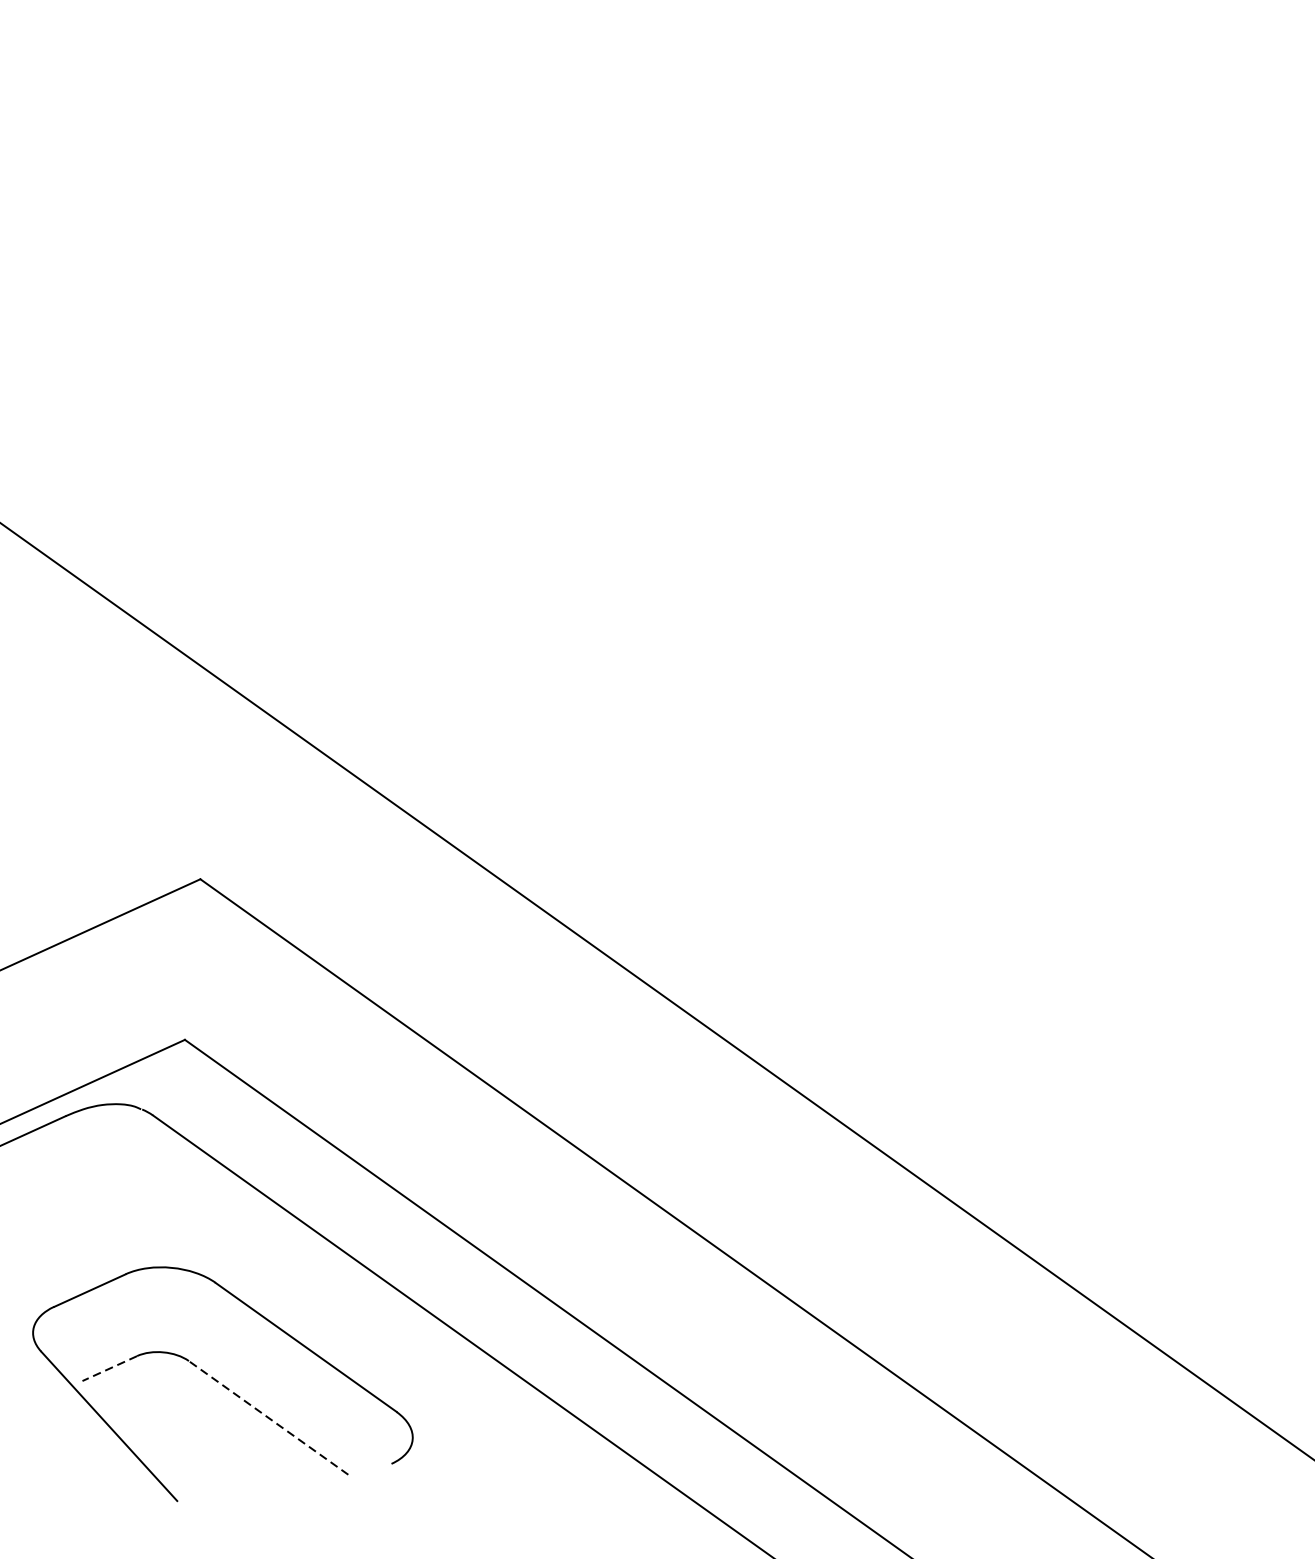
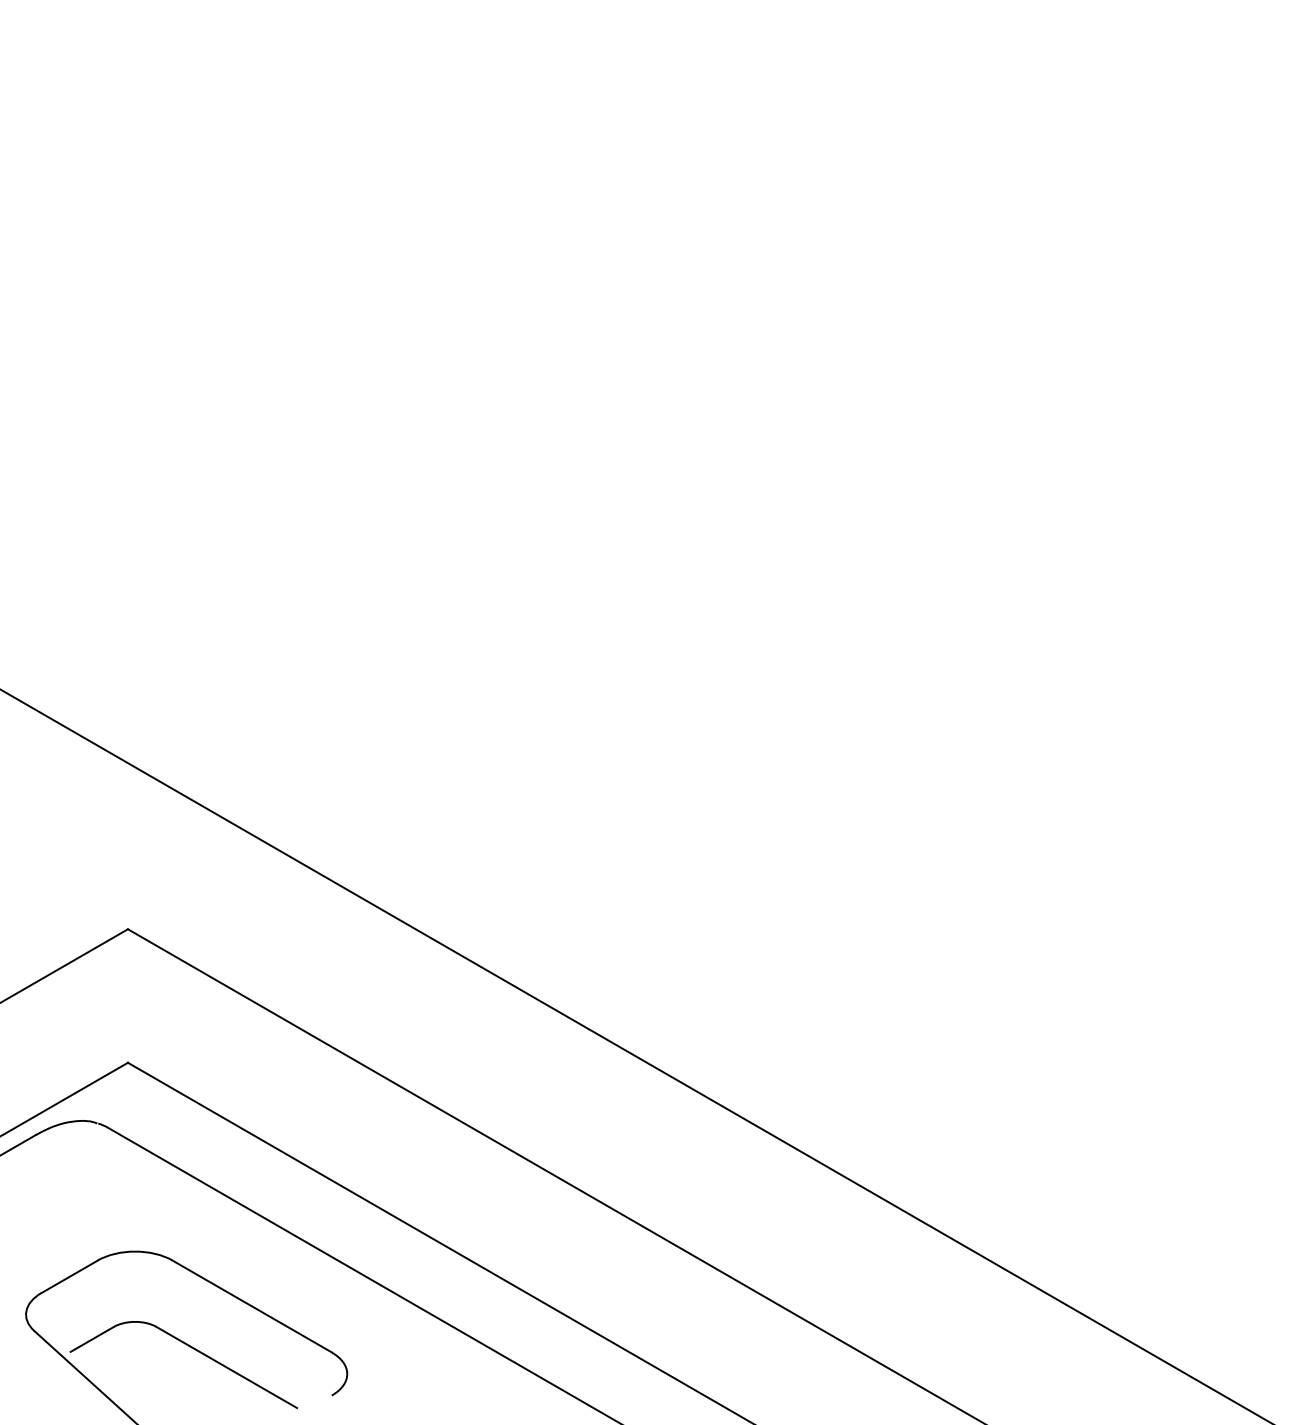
line: (110, 1368) -> (92, 1339), dashed -> solid
line: (268, 1417) -> (226, 1367), dashed -> solid

